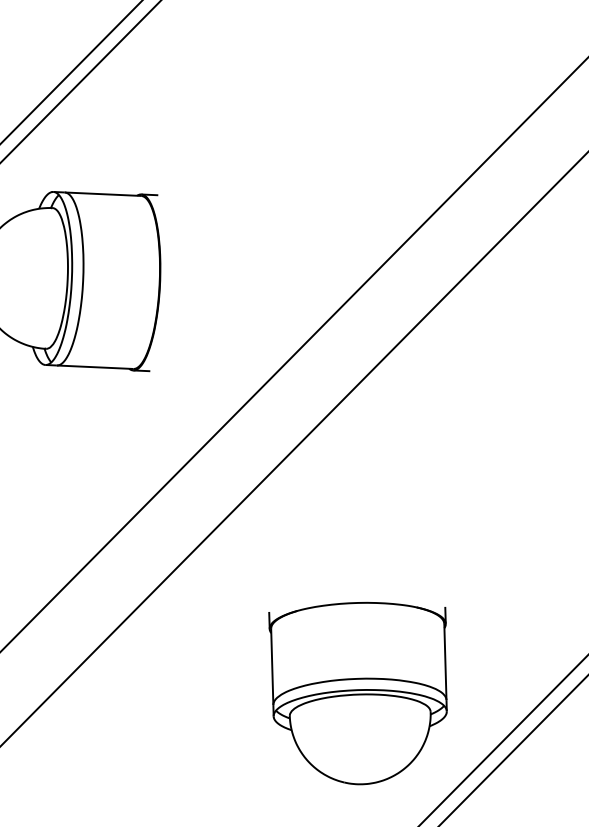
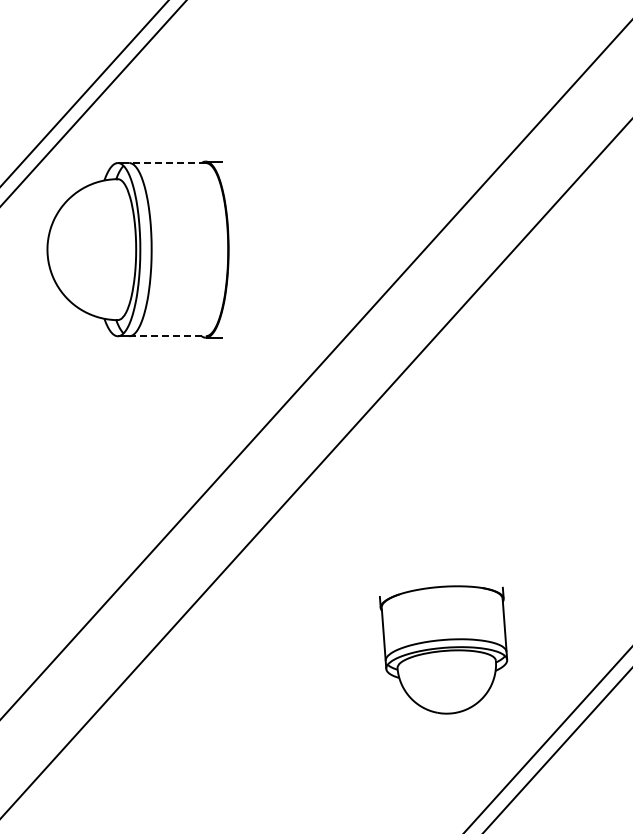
line: (102, 194) -> (167, 163), solid -> dashed
line: (96, 367) -> (168, 336), solid -> dashed
part: (356, 692) -> (443, 649), size x0.7

